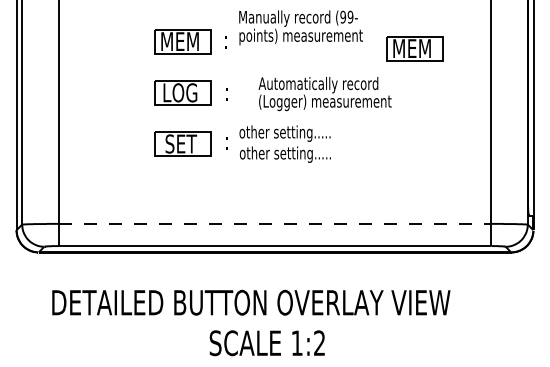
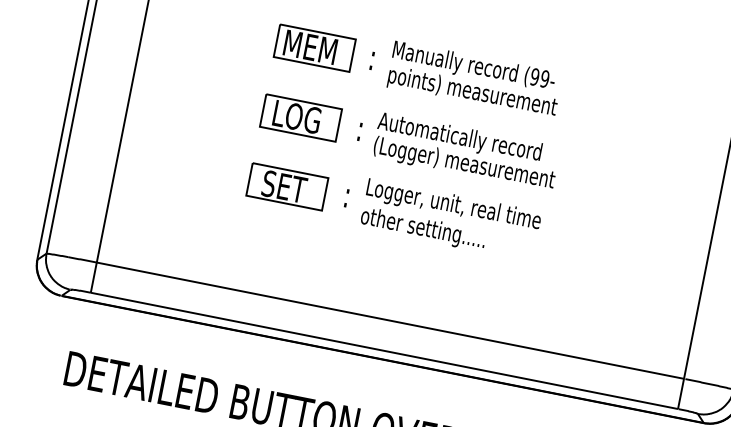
text: (300, 27) -> (474, 79), moved
part: (414, 48) -> (627, 119), removed
text: (324, 94) -> (465, 152), moved
text: (303, 133) -> (453, 205), other setting..... -> Logger, unit, real time
line: (275, 223) -> (391, 320), dashed -> solid

